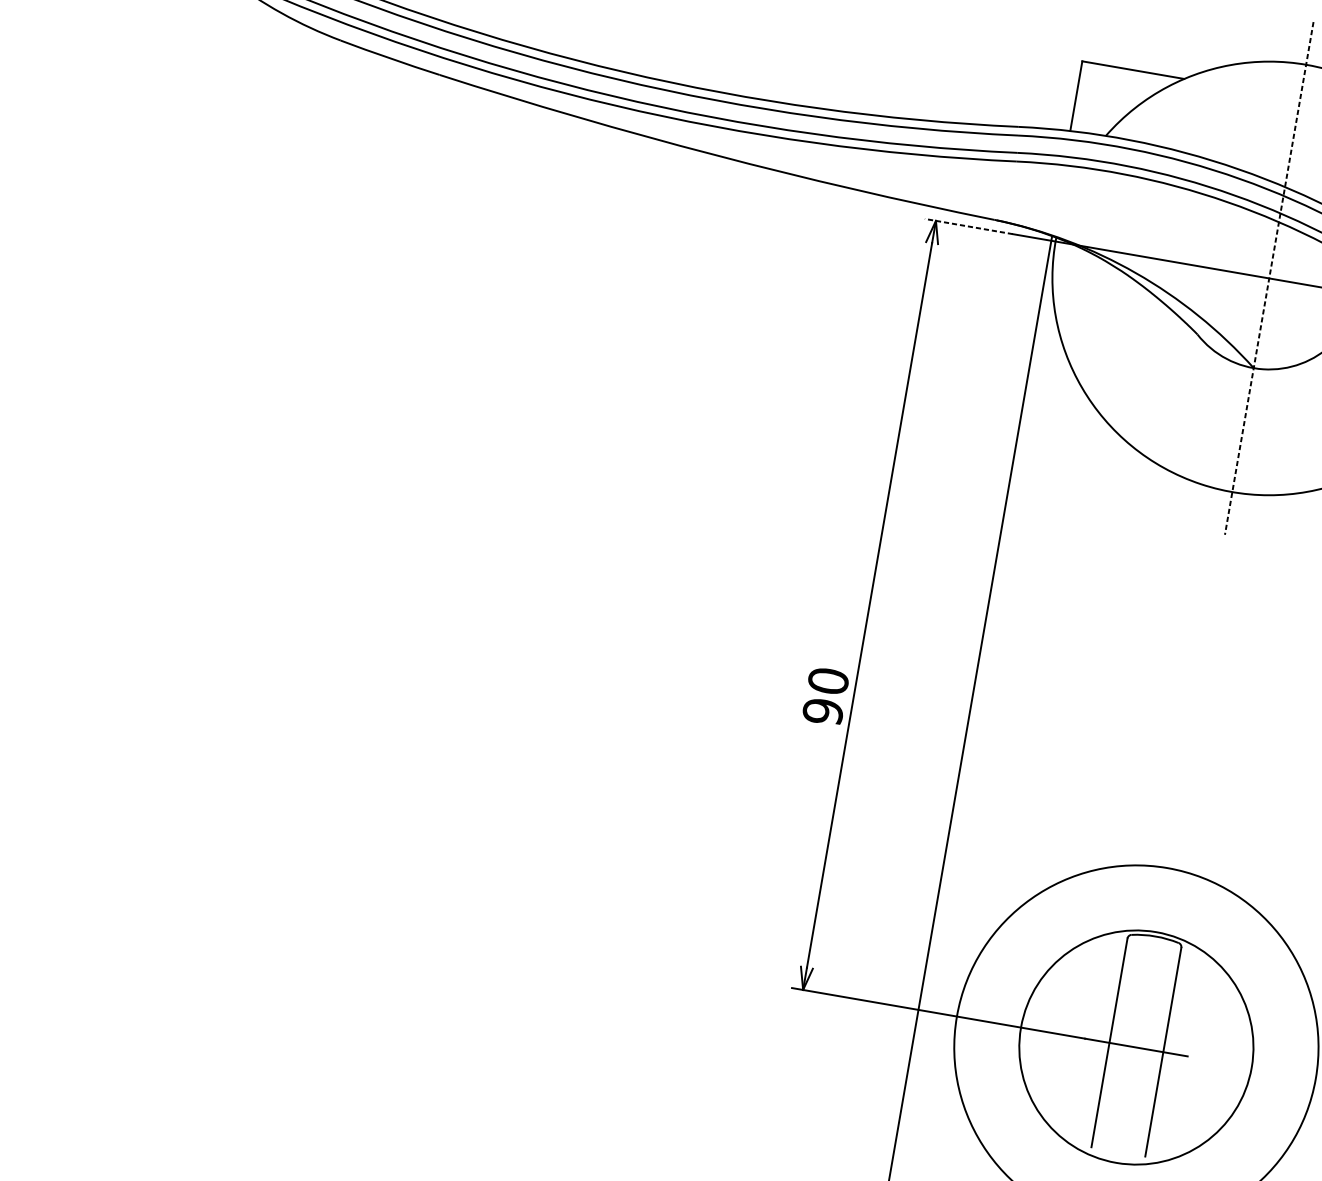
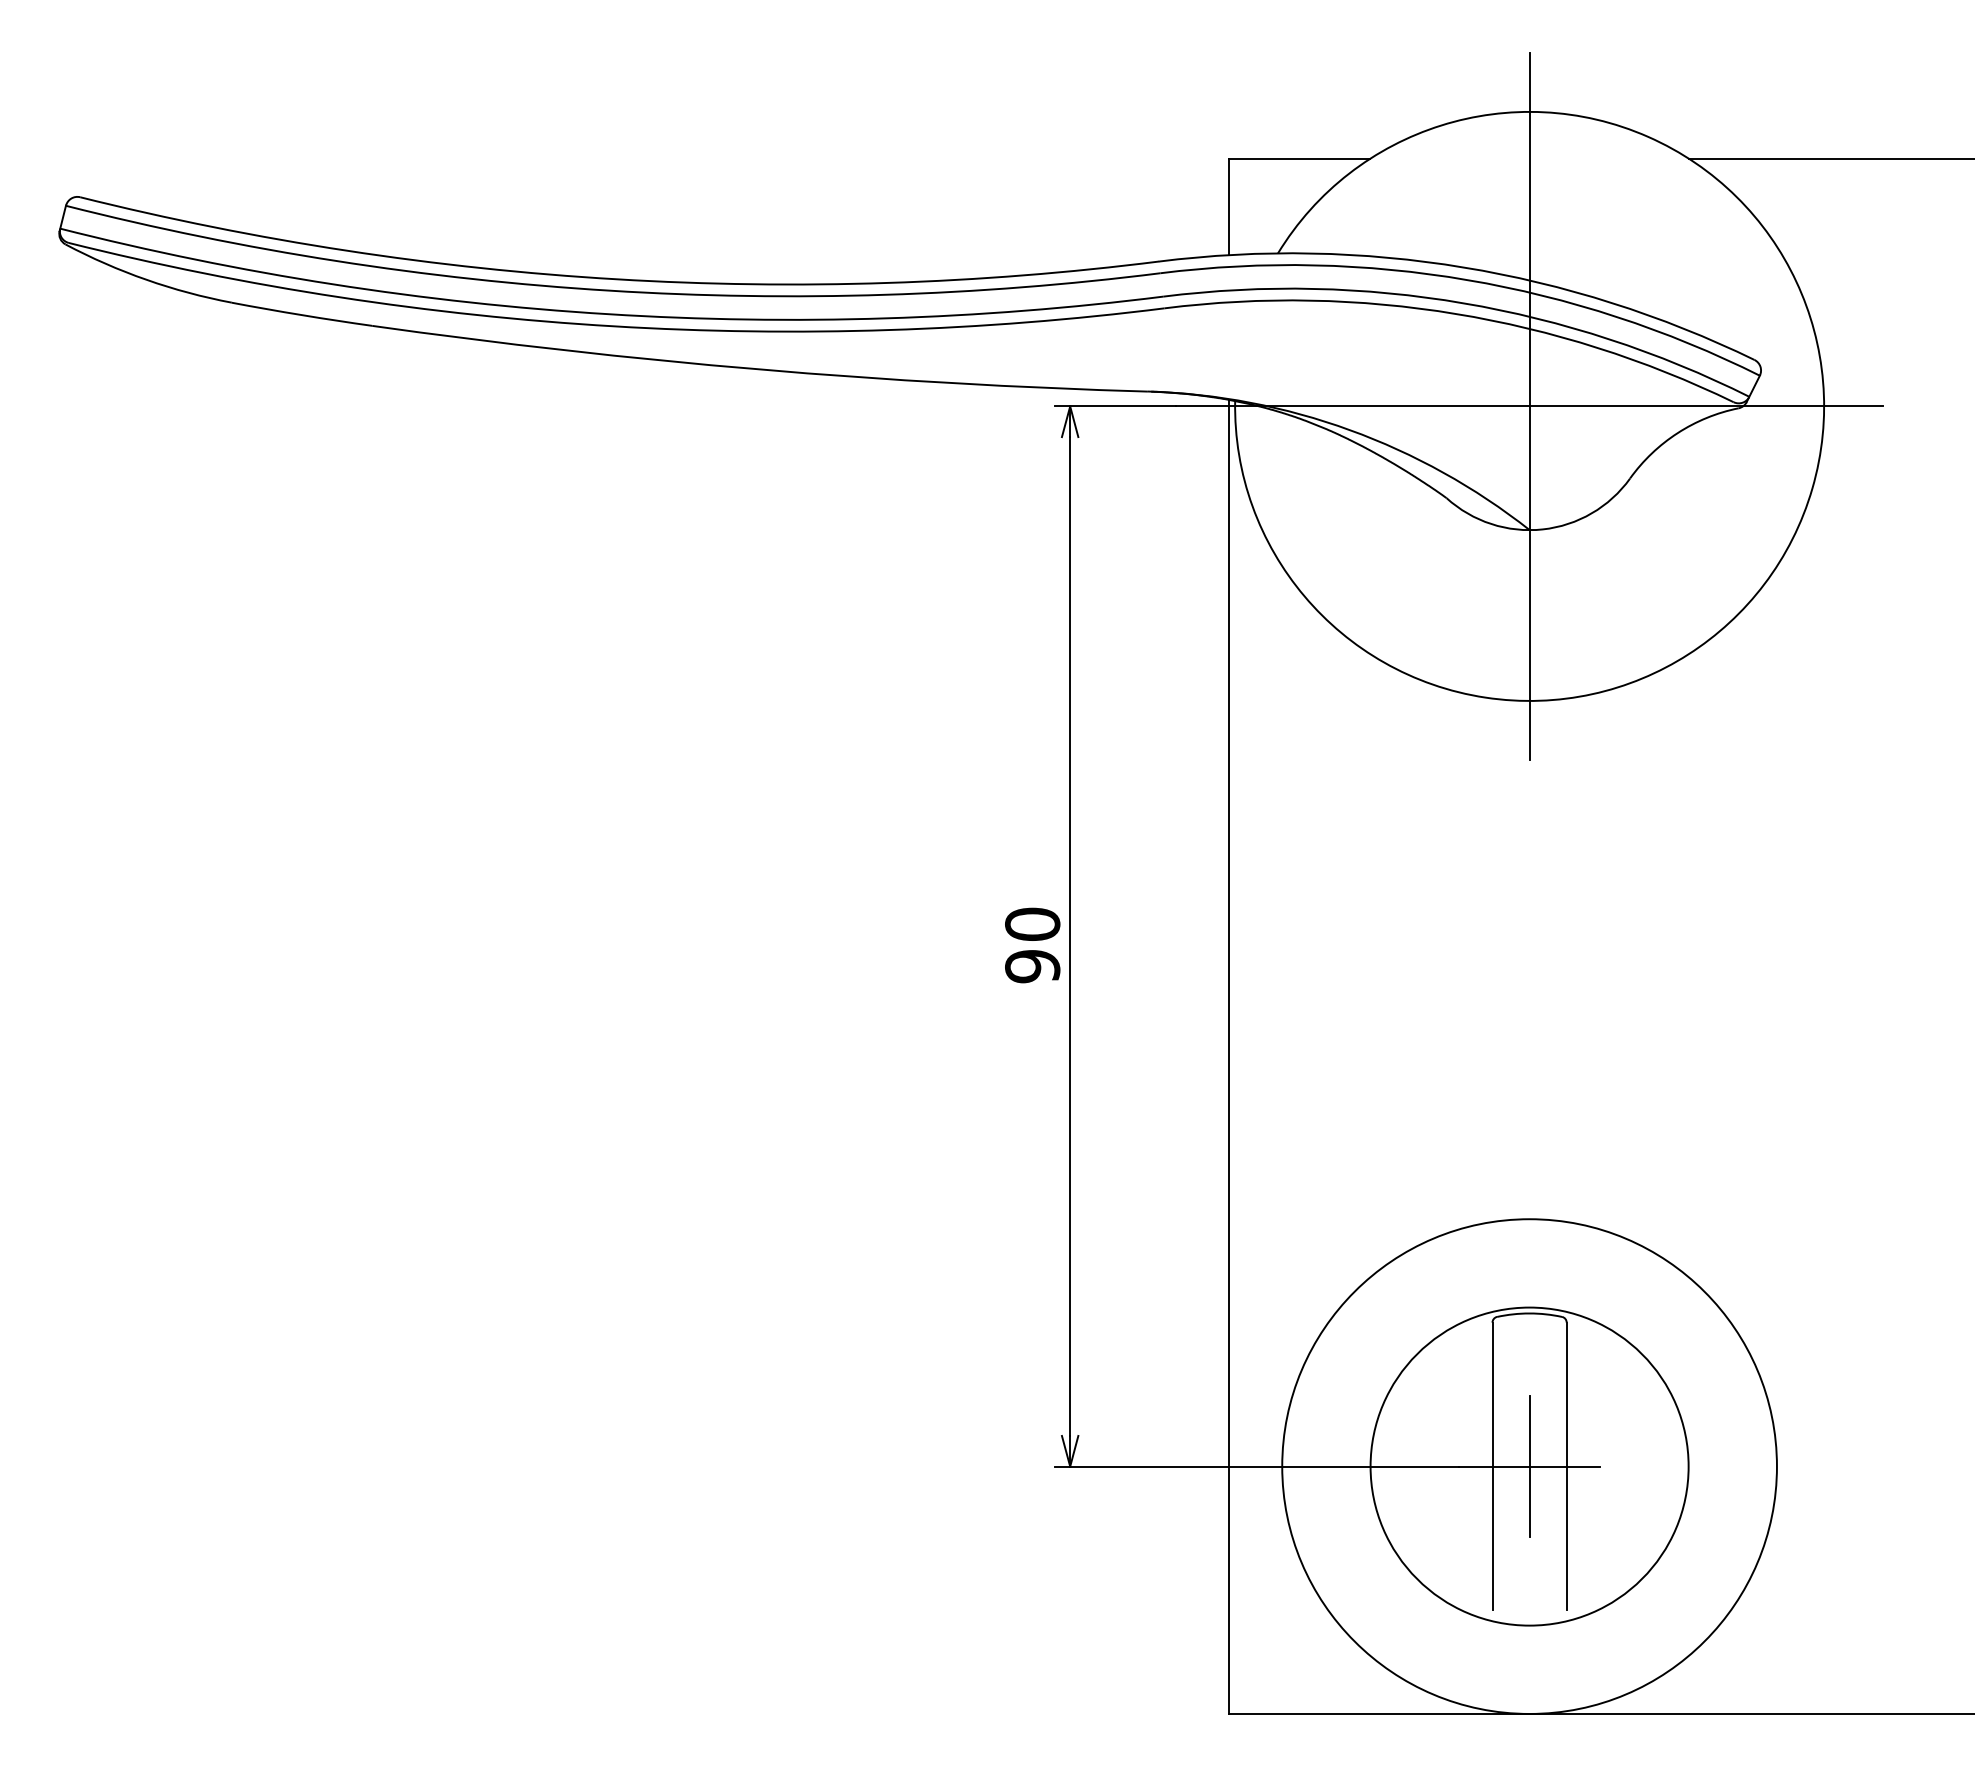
line: (968, 226) -> (1115, 406), dashed -> solid
line: (1269, 278) -> (1529, 406), dashed -> solid
text: (825, 696) -> (1032, 945), moved
line: (1136, 1047) -> (1529, 1466), added

